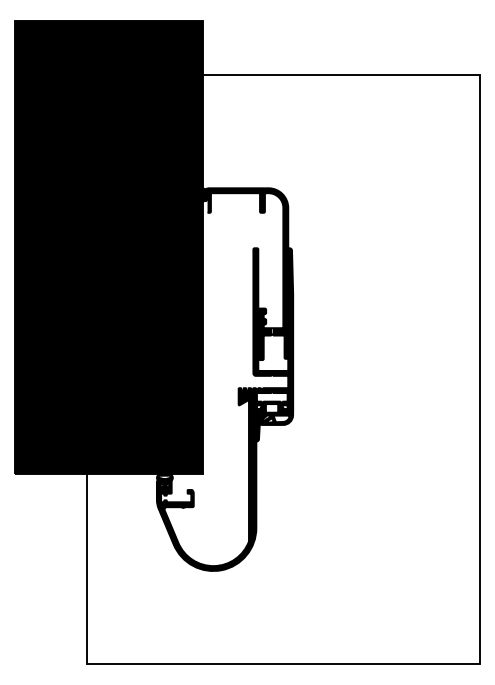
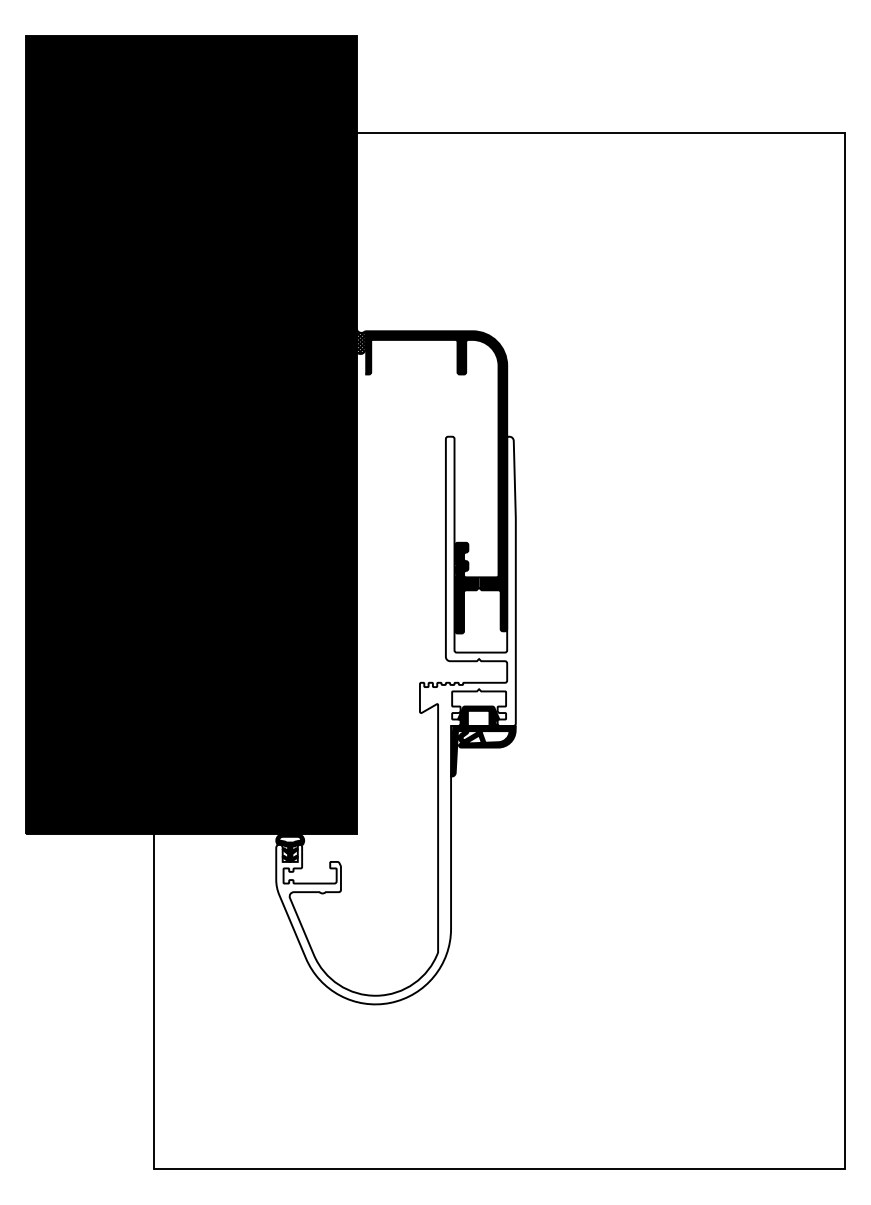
fill: (224, 409) -> (395, 720), removed

